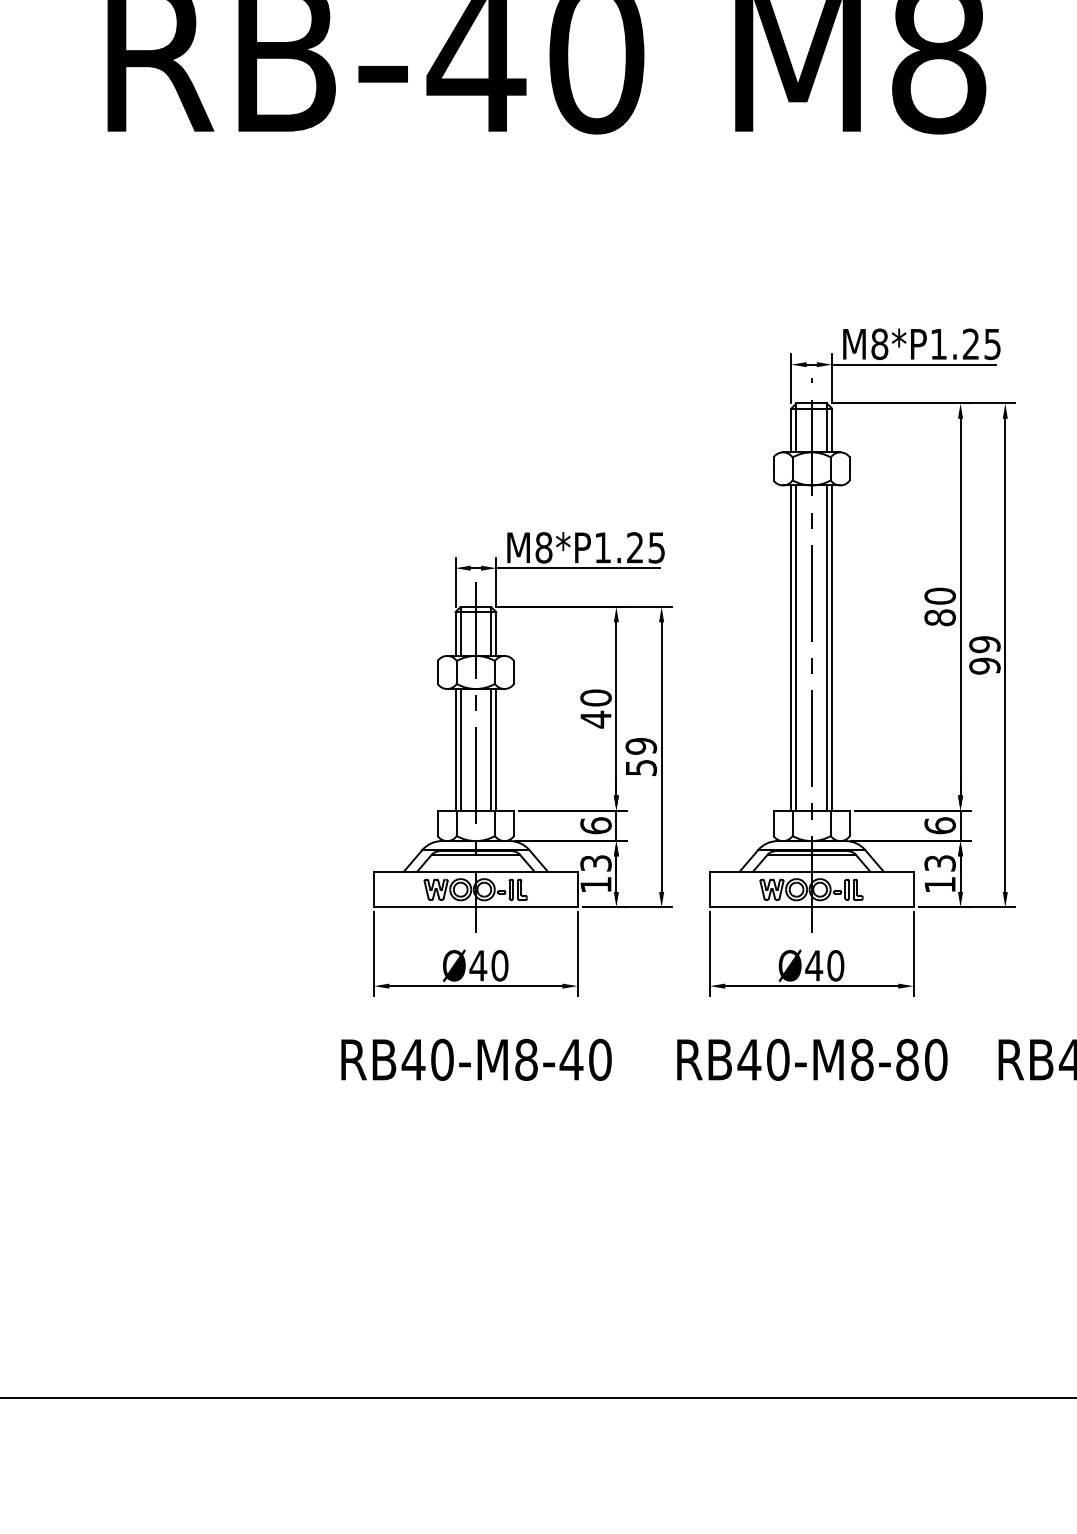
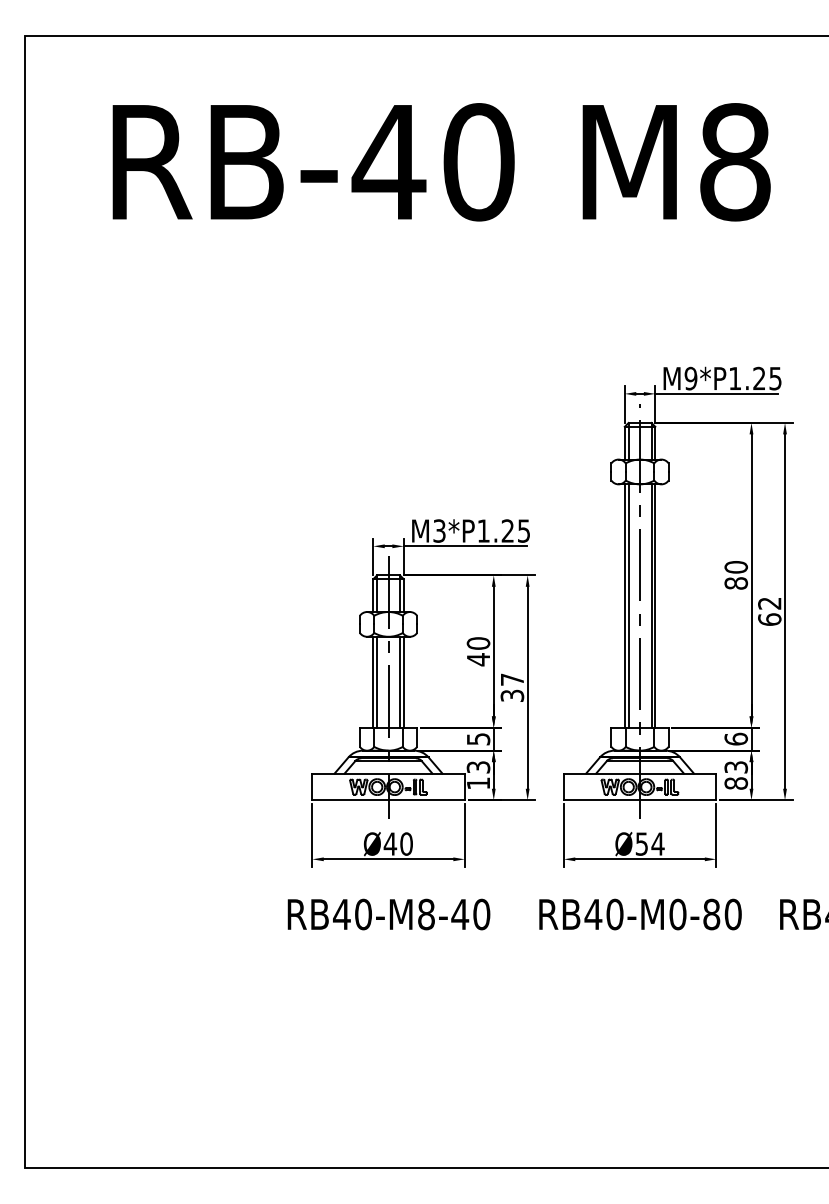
text: (879, 344) -> (690, 378), M8*P1.25 -> M9*P1.25
text: (543, 547) -> (439, 530), M8*P1.25 -> M3*P1.25
text: (984, 655) -> (769, 611), 99 -> 62
text: (641, 756) -> (512, 687), 59 -> 37
text: (595, 824) -> (478, 738), 6 -> 5
text: (940, 884) -> (736, 783), 13 -> 83
text: (824, 965) -> (649, 843), Ø40 -> Ø54
text: (861, 1059) -> (677, 914), RB40-M8-80 -> RB40-M0-80

